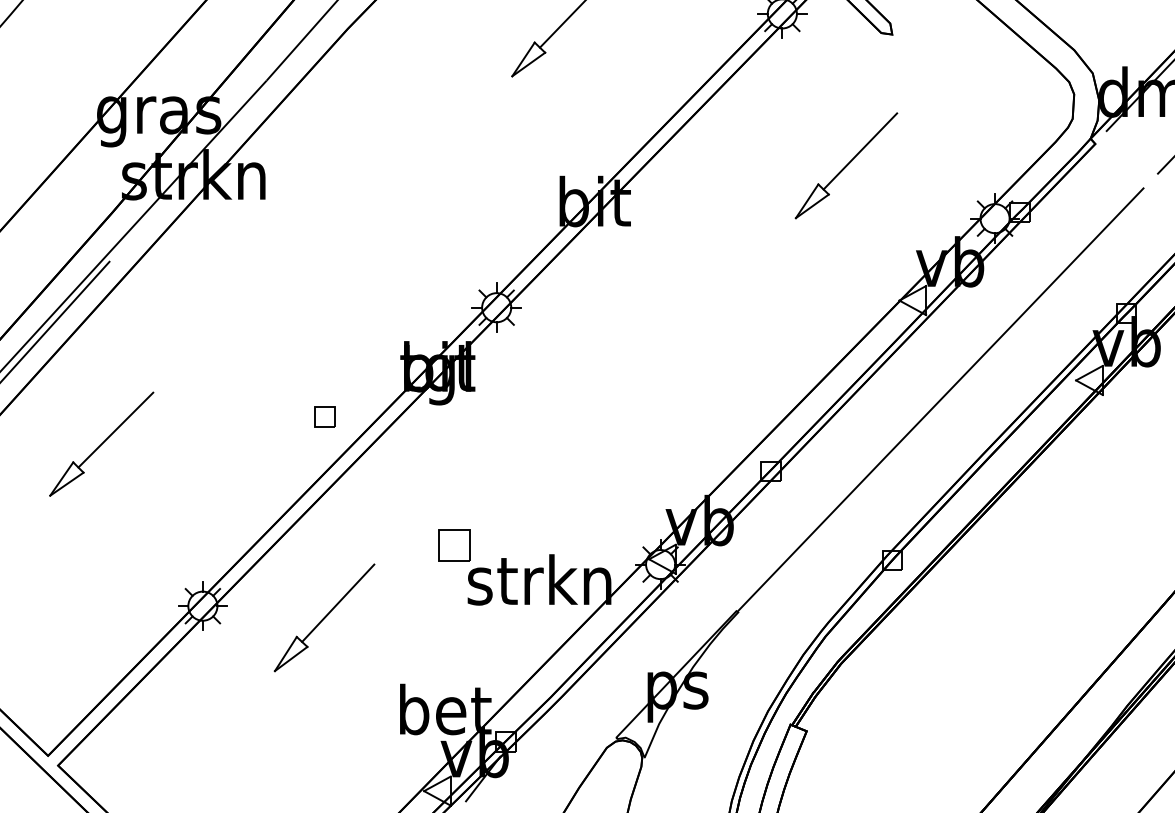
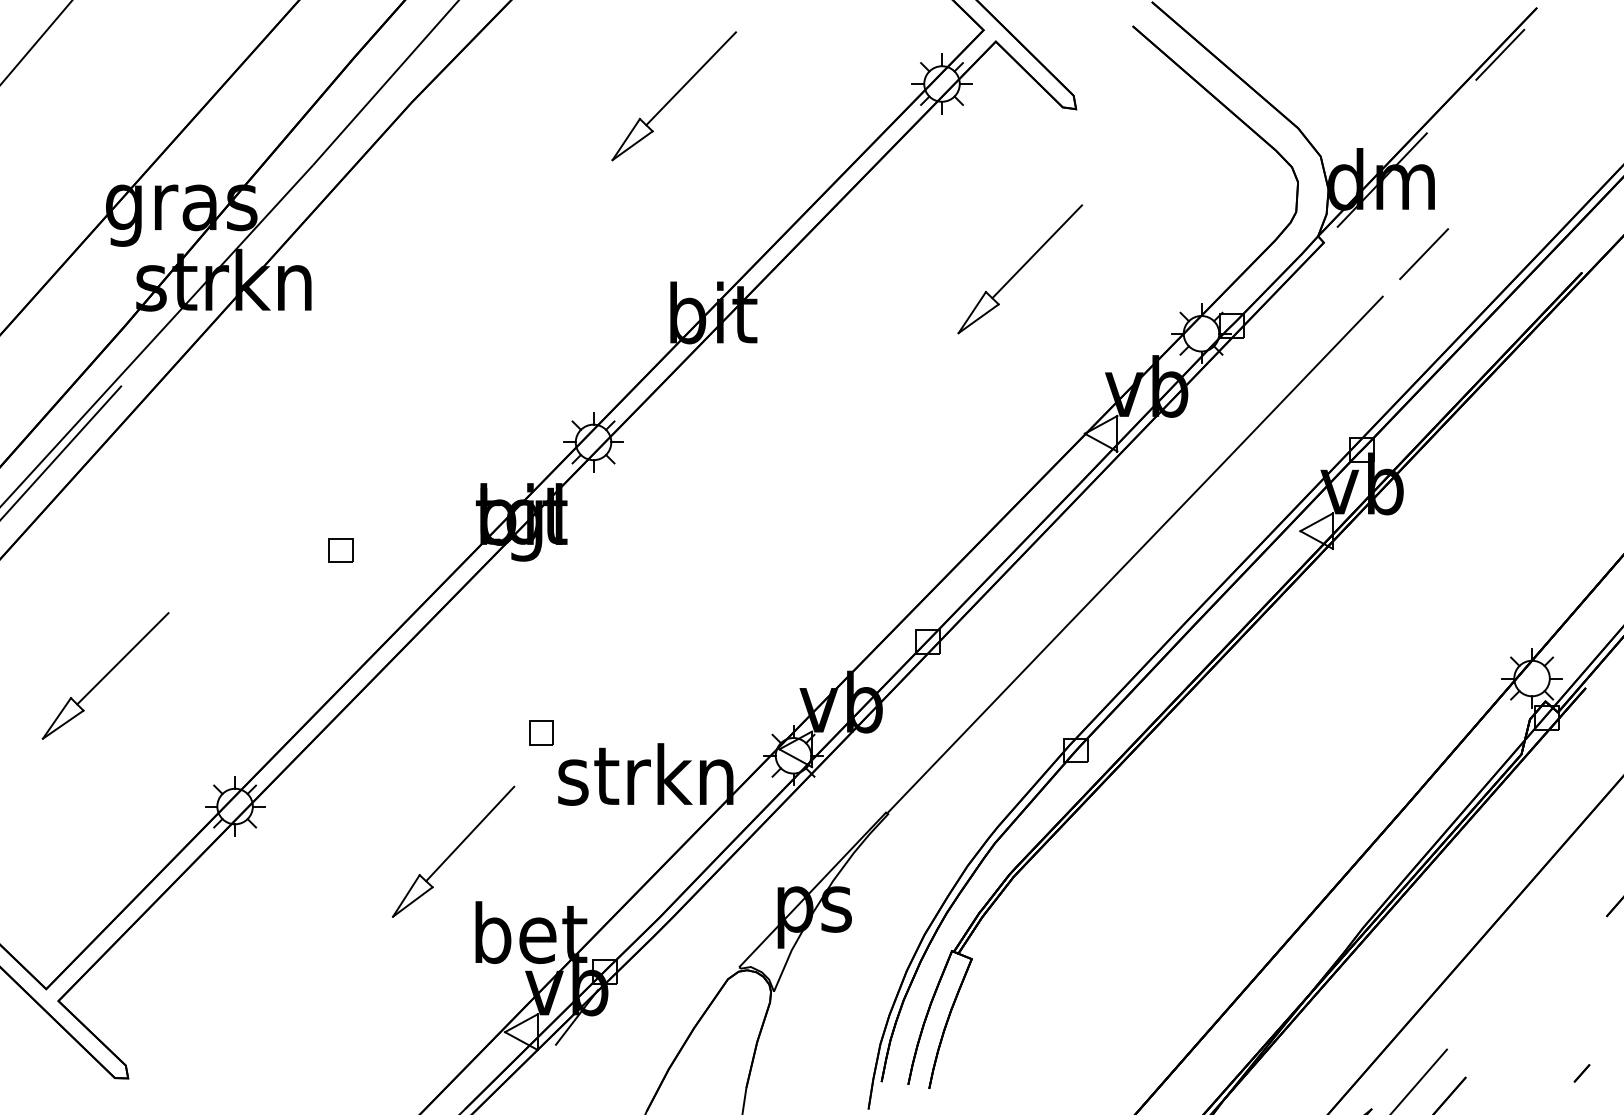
part: (324, 416) -> (340, 550), moved
part: (101, 443) -> (105, 675), moved
part: (454, 545) -> (541, 732), size x0.62
part: (324, 617) -> (453, 851), moved

